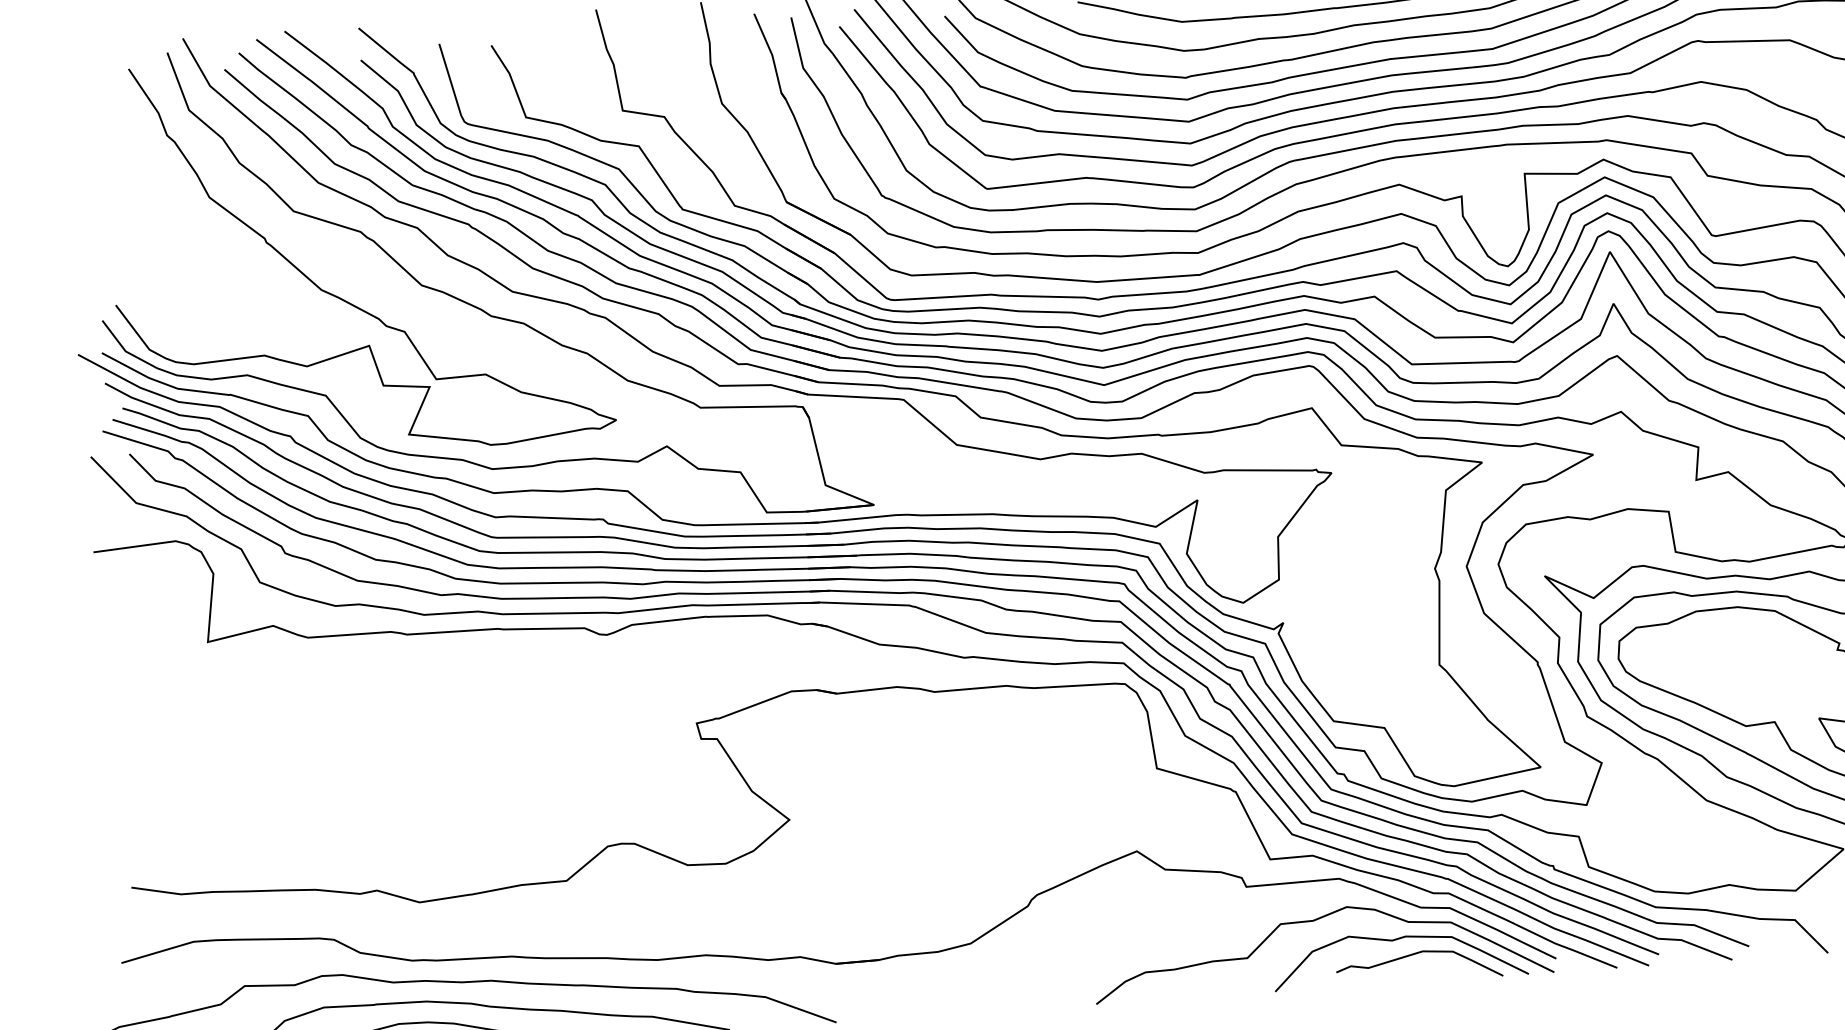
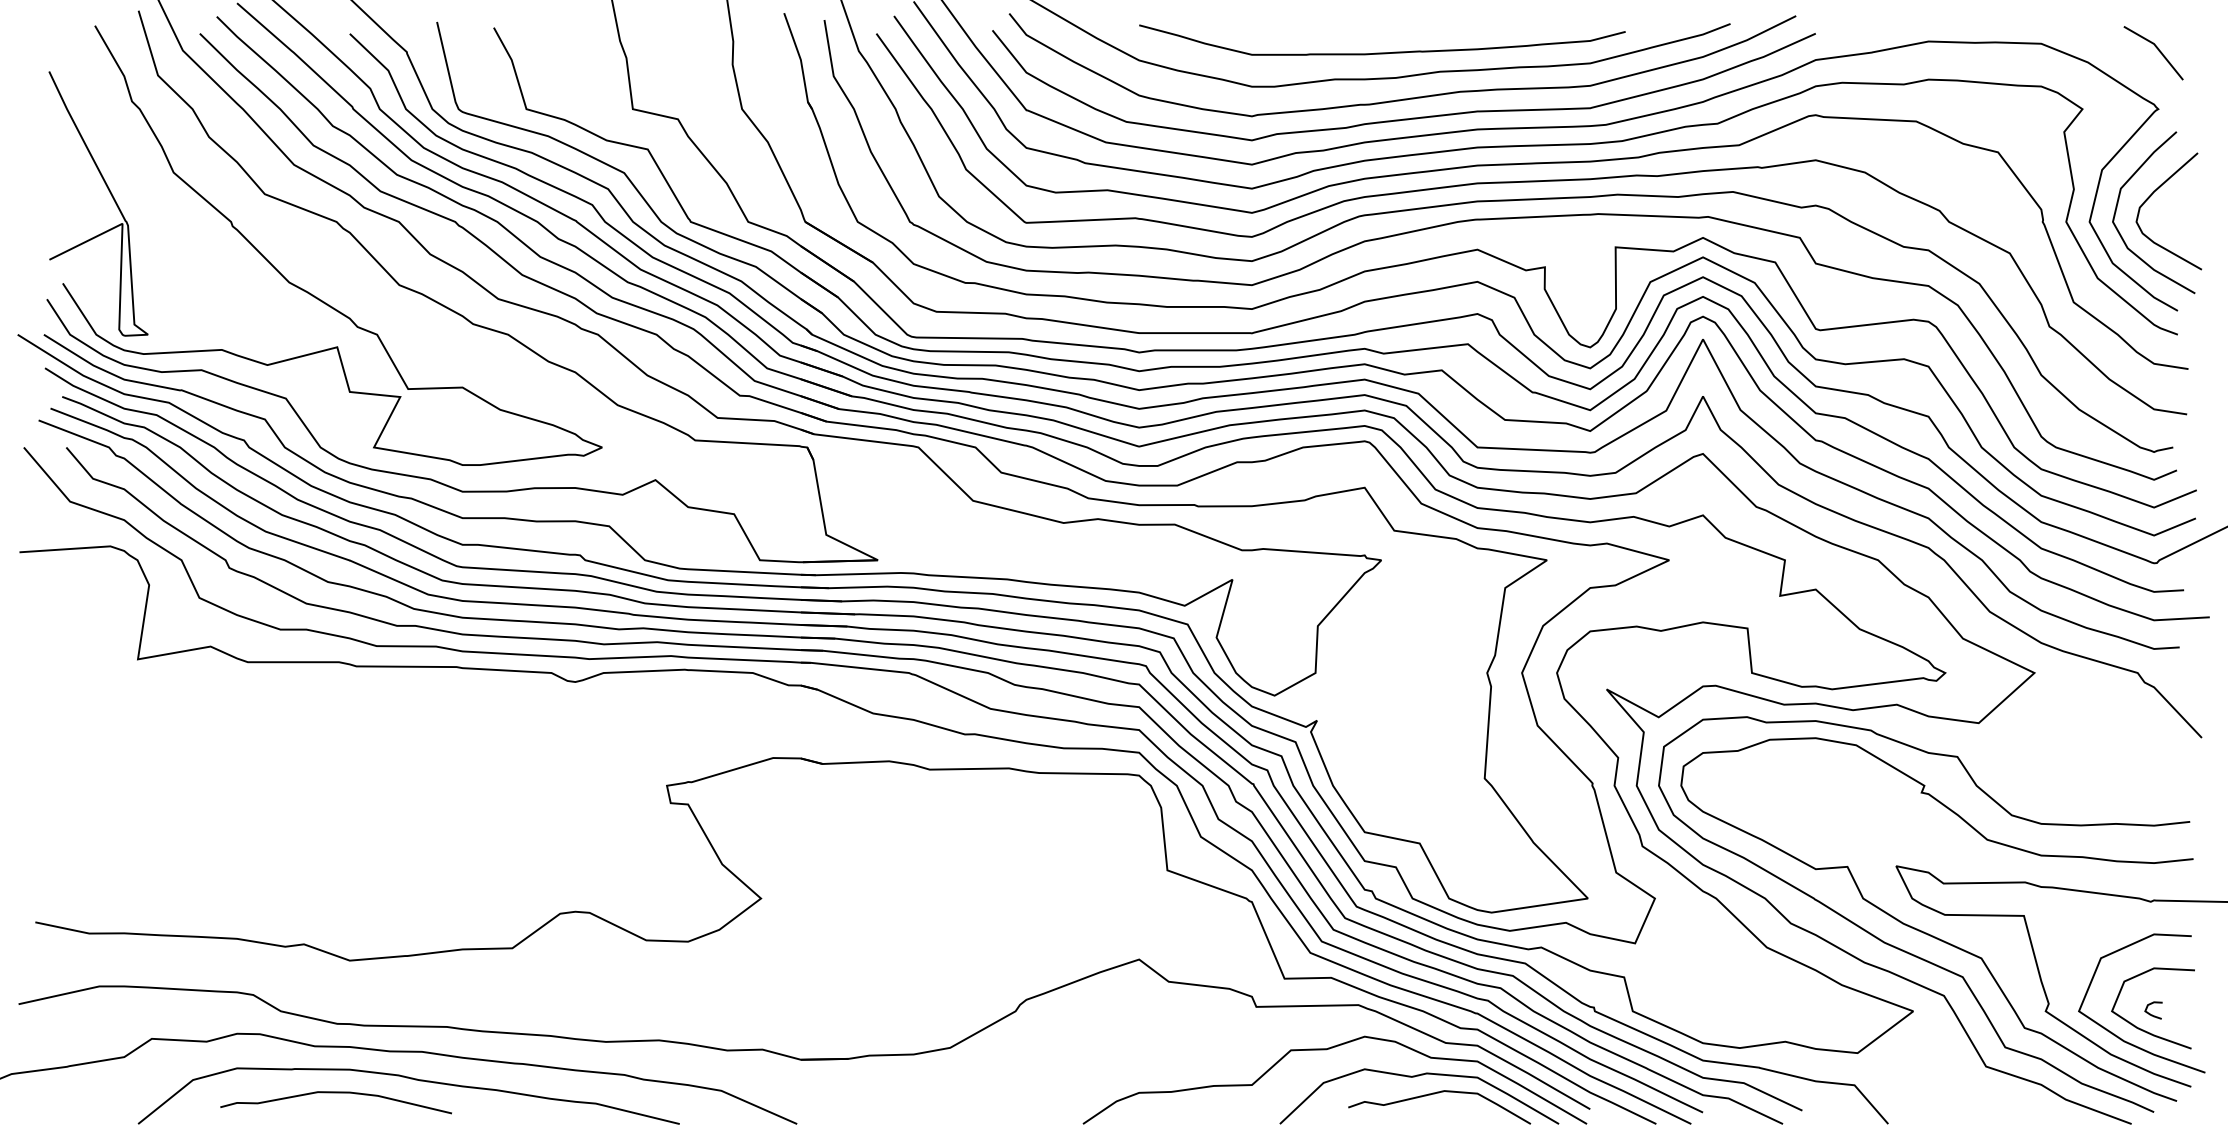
curve: (154, 223) -> (111, 196), added

